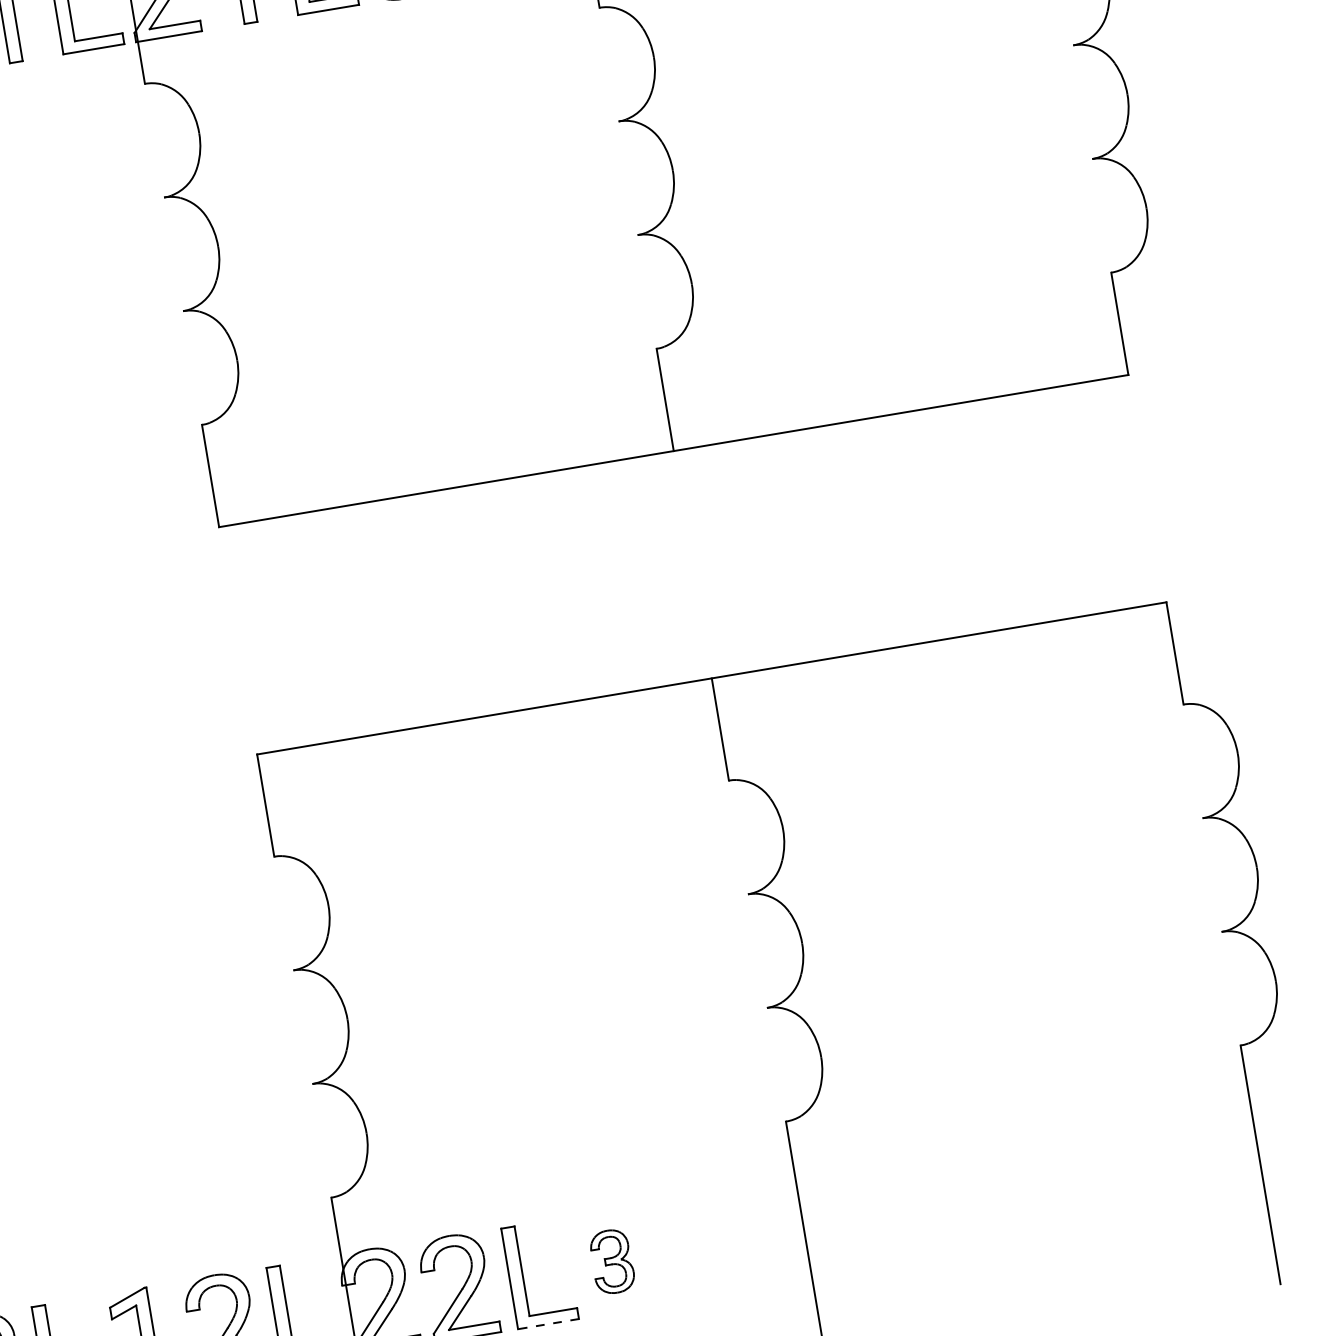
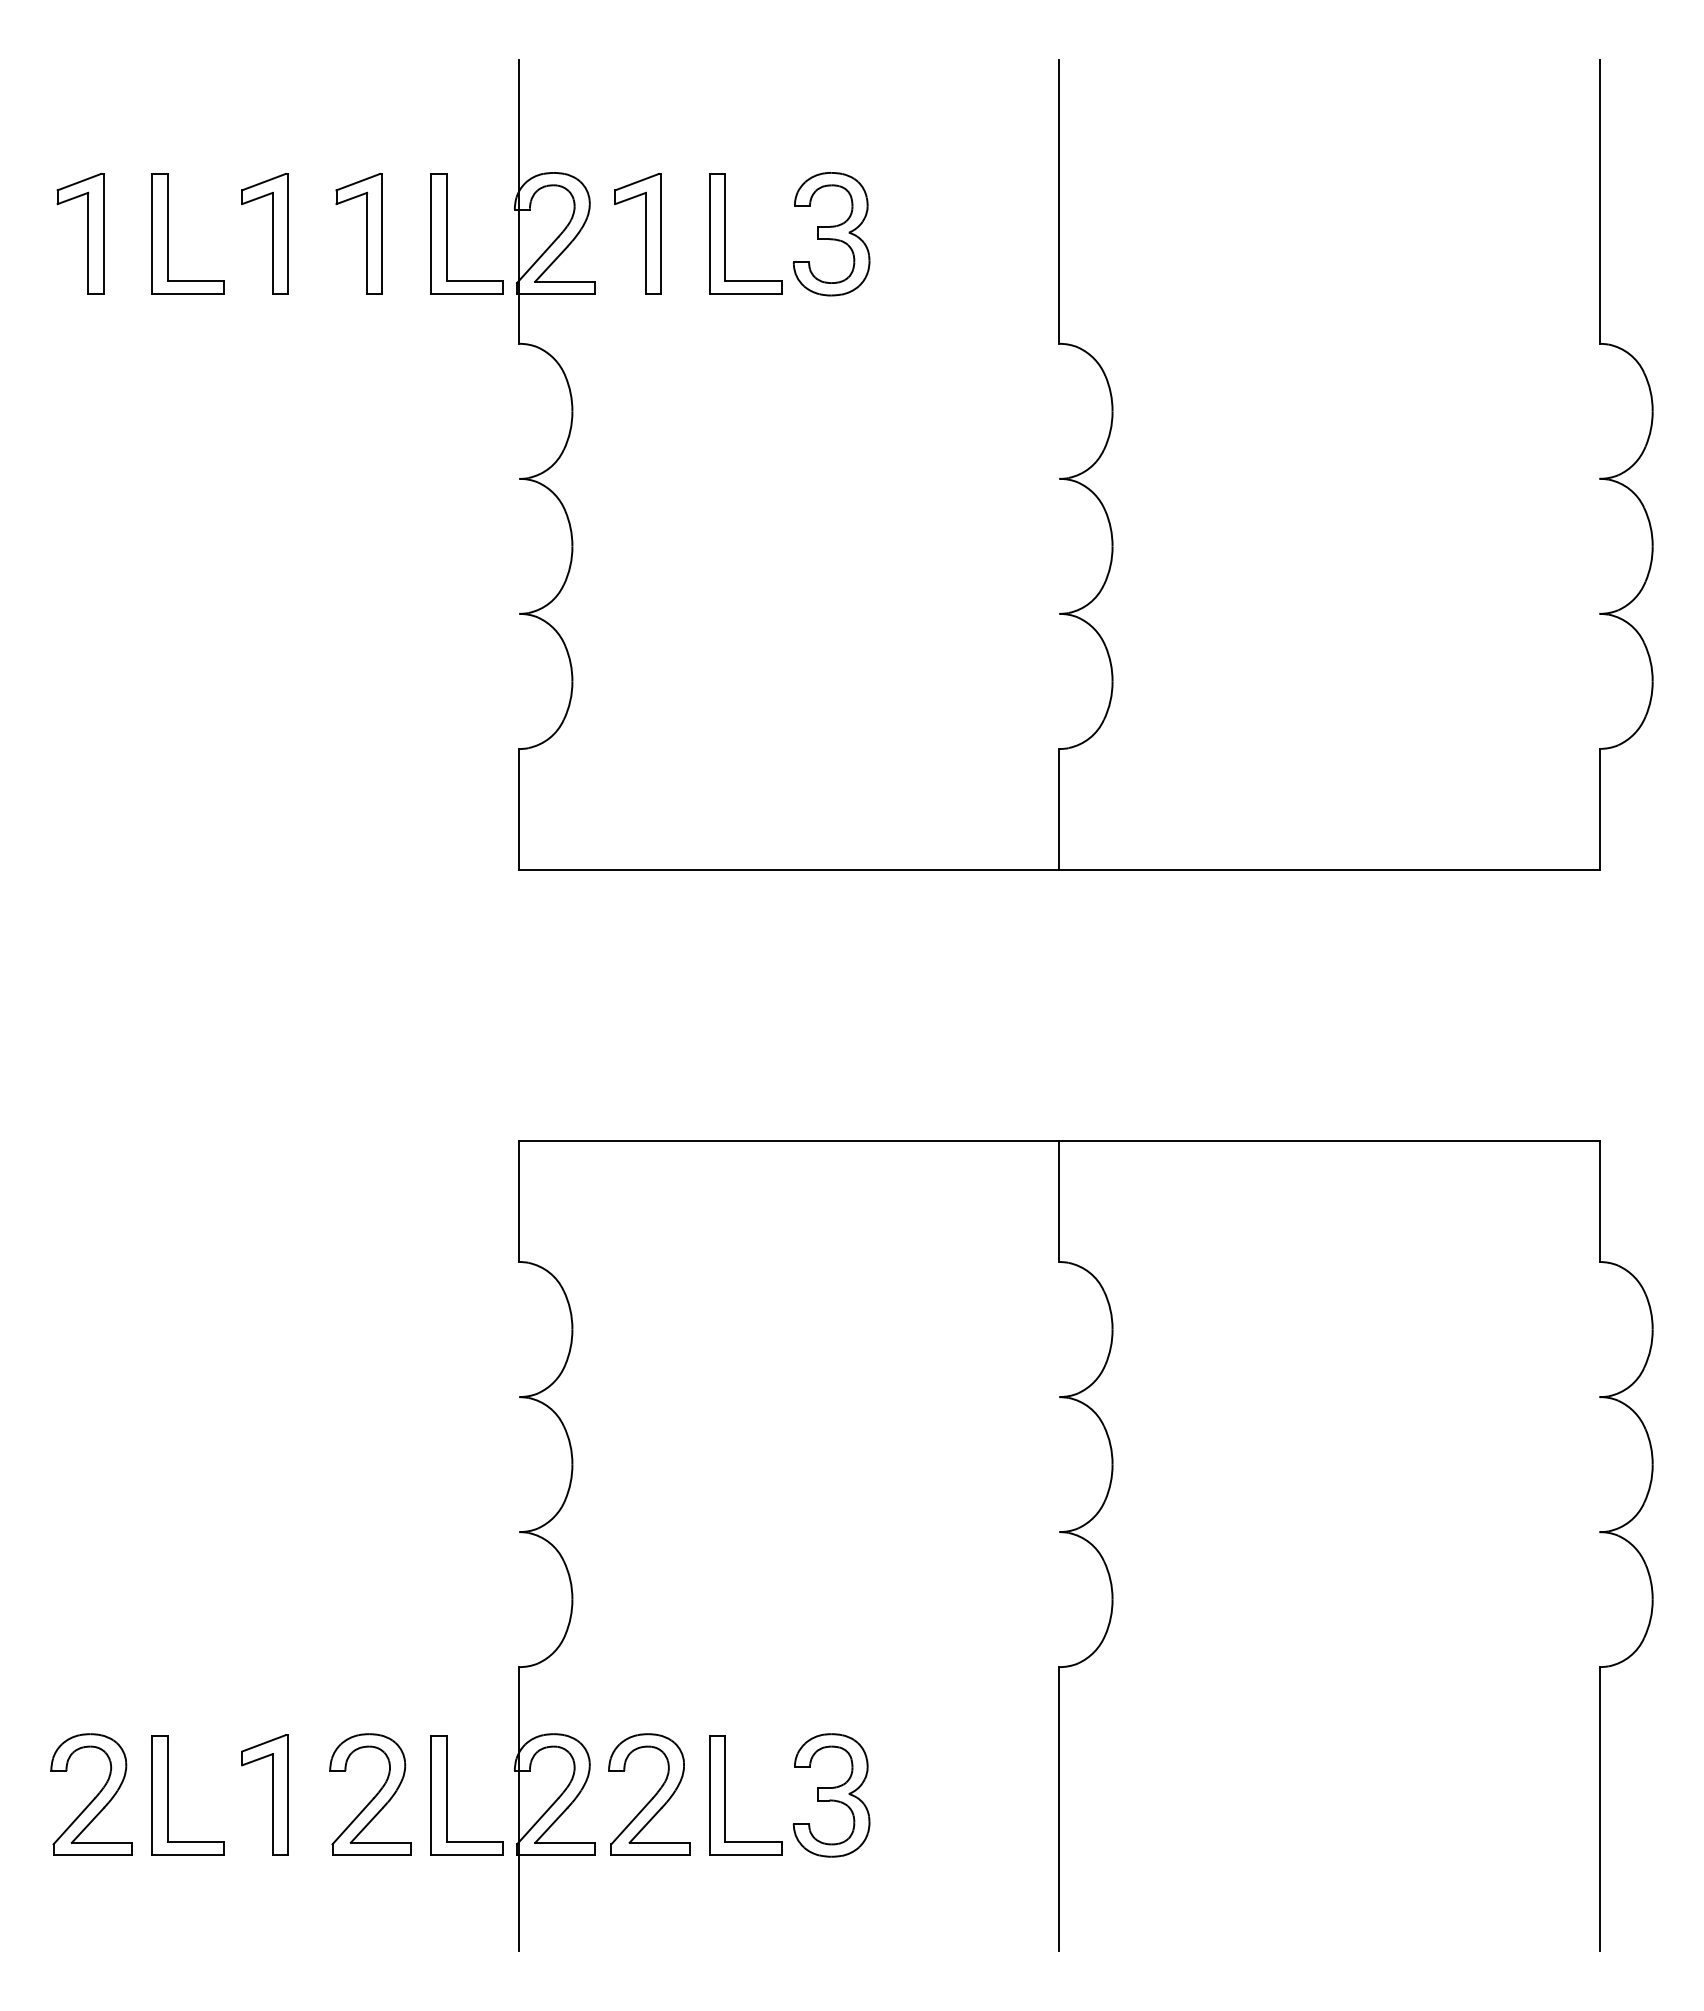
part: (612, 1261) -> (831, 1795), size x1.67
line: (548, 1324) -> (745, 1855), dashed -> solid

